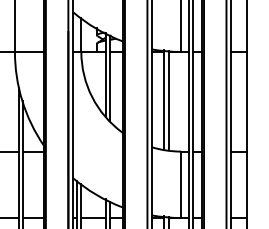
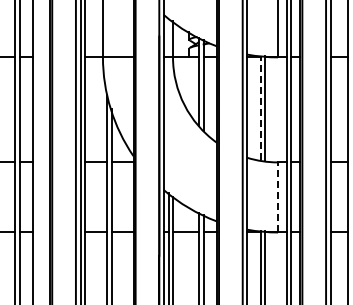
line: (164, 99) -> (260, 107), solid -> dashed
line: (181, 183) -> (278, 196), solid -> dashed

